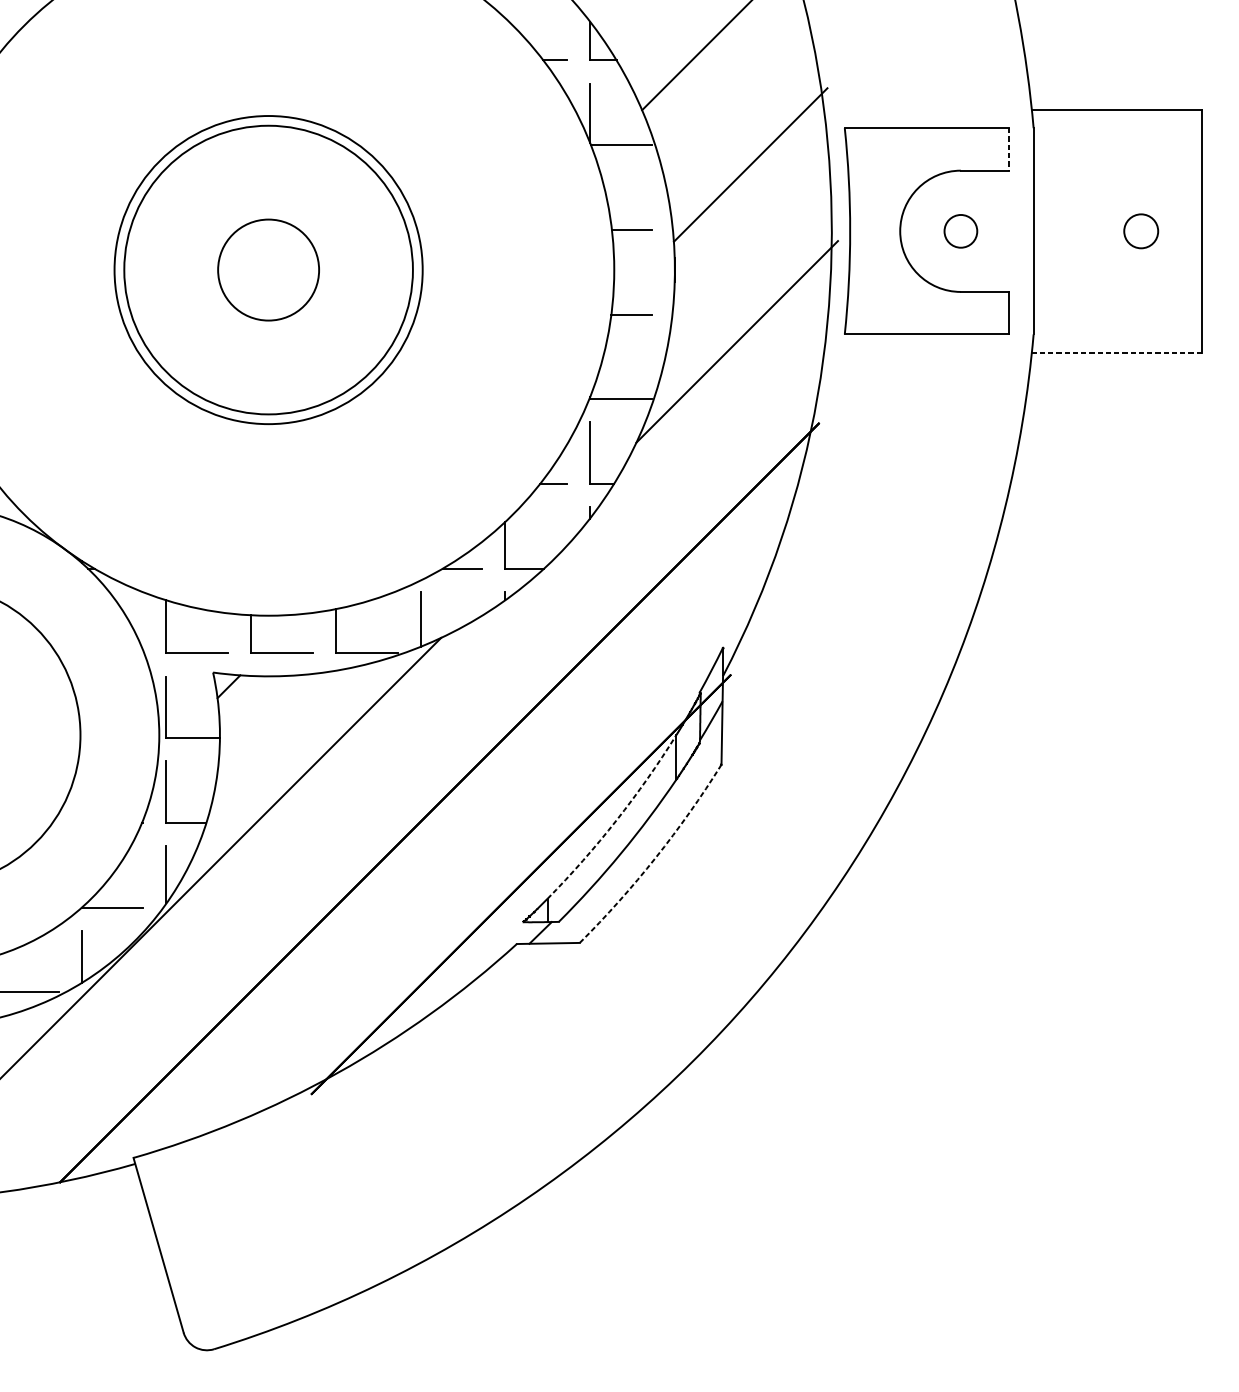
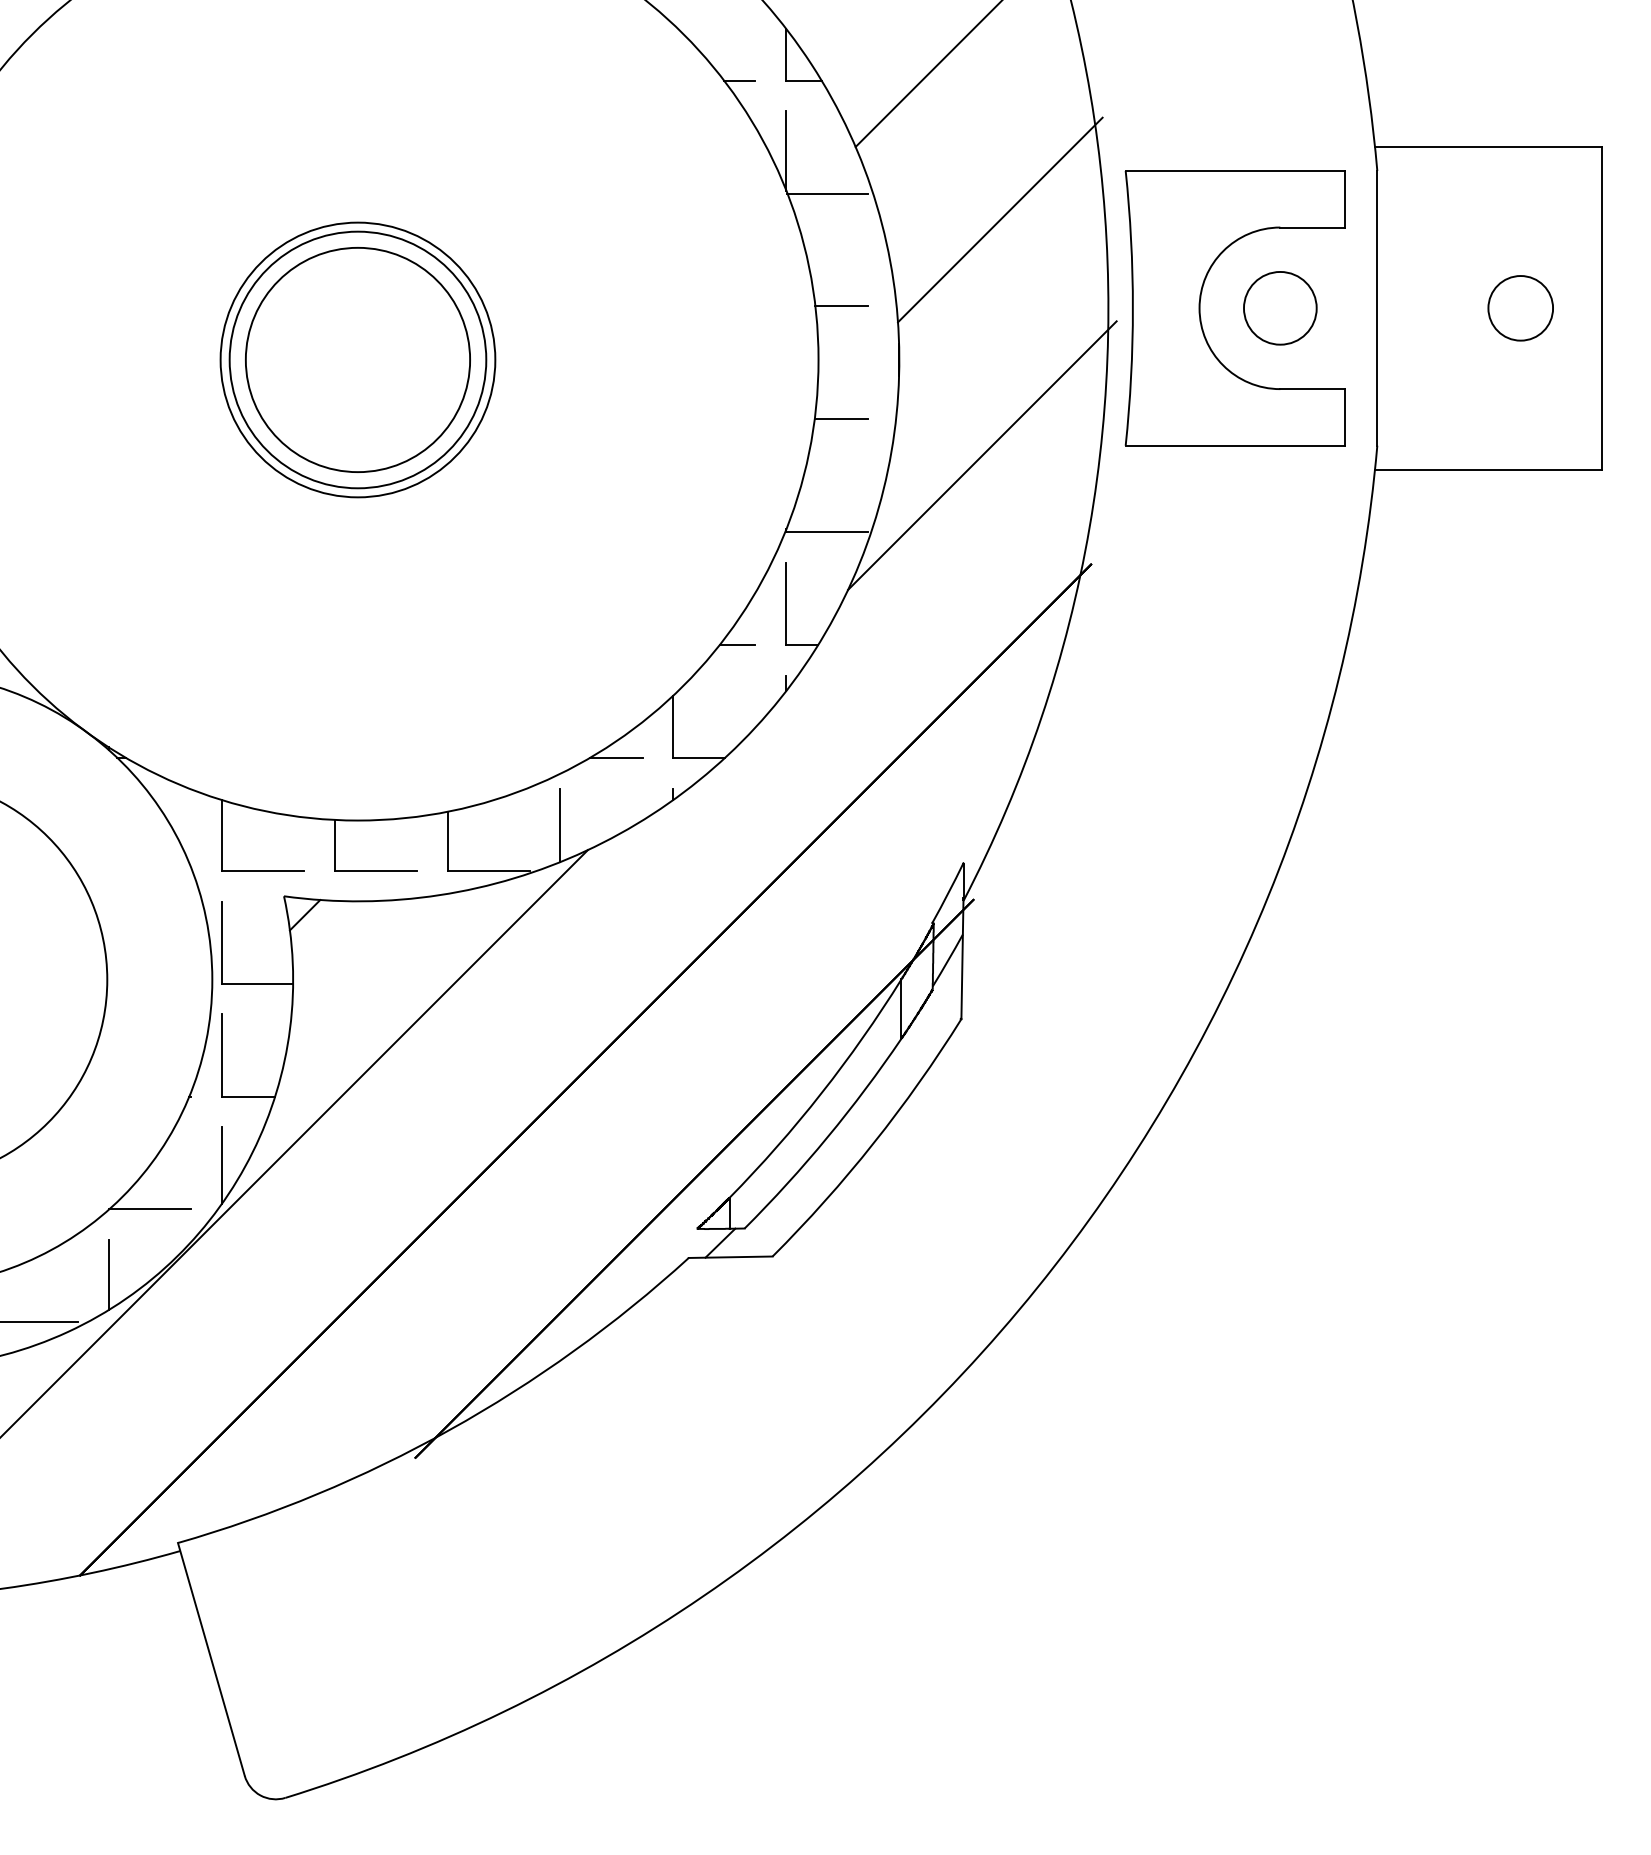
line: (1009, 149) -> (1344, 199), dashed -> solid
circle: (960, 231) -> (1280, 308), size x1.67
circle: (1141, 231) -> (1520, 308), size x1.43
circle: (268, 269) -> (357, 359), size x0.62
circle: (268, 269) -> (357, 359), size x0.71
circle: (268, 269) -> (357, 359), size x1.67
line: (1116, 352) -> (1487, 469), dashed -> solid
arc: (616, 820) -> (821, 1093), dashed -> solid
arc: (655, 858) -> (873, 1143), dashed -> solid

